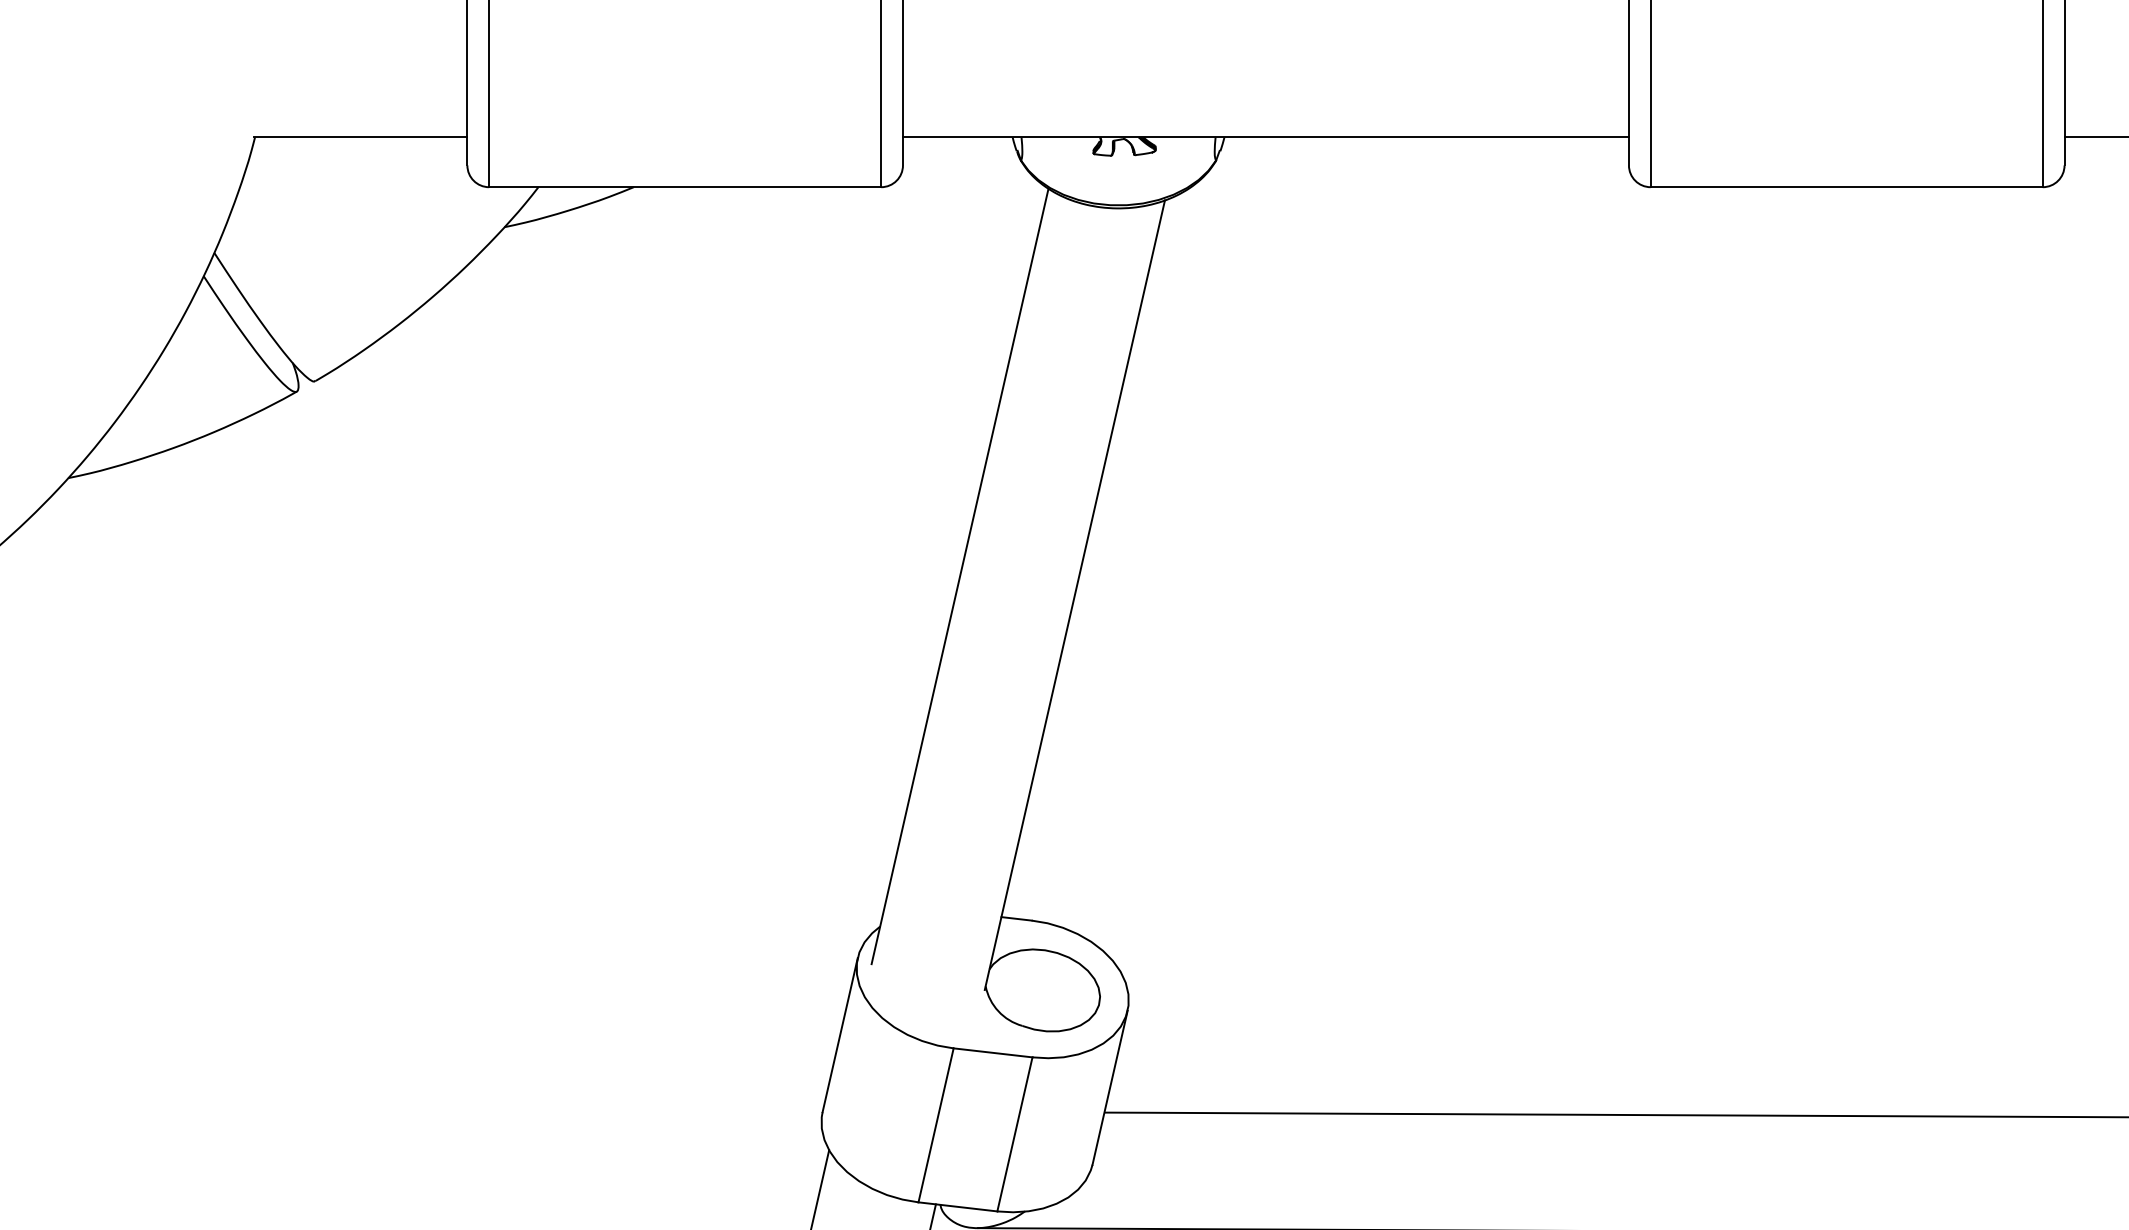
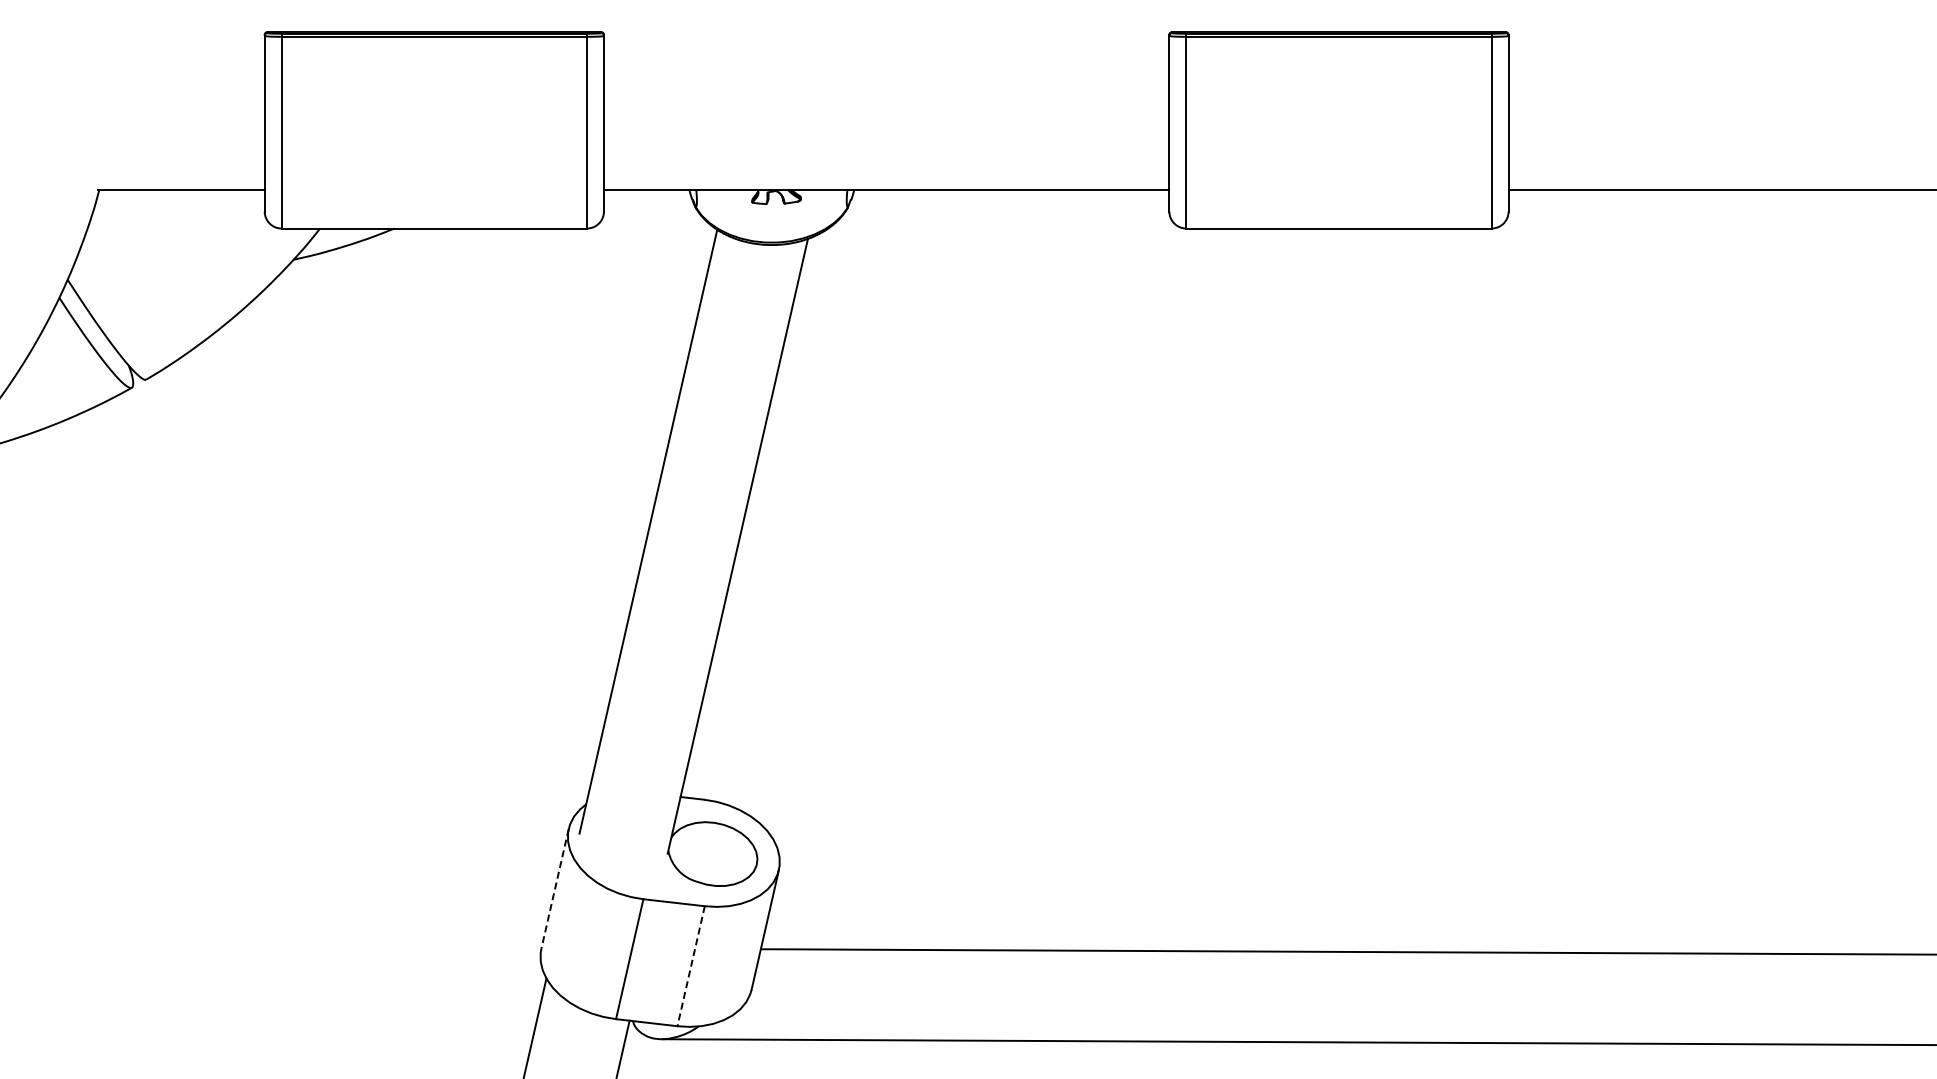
line: (840, 1034) -> (555, 888), solid -> dashed
line: (1015, 1134) -> (691, 966), solid -> dashed

